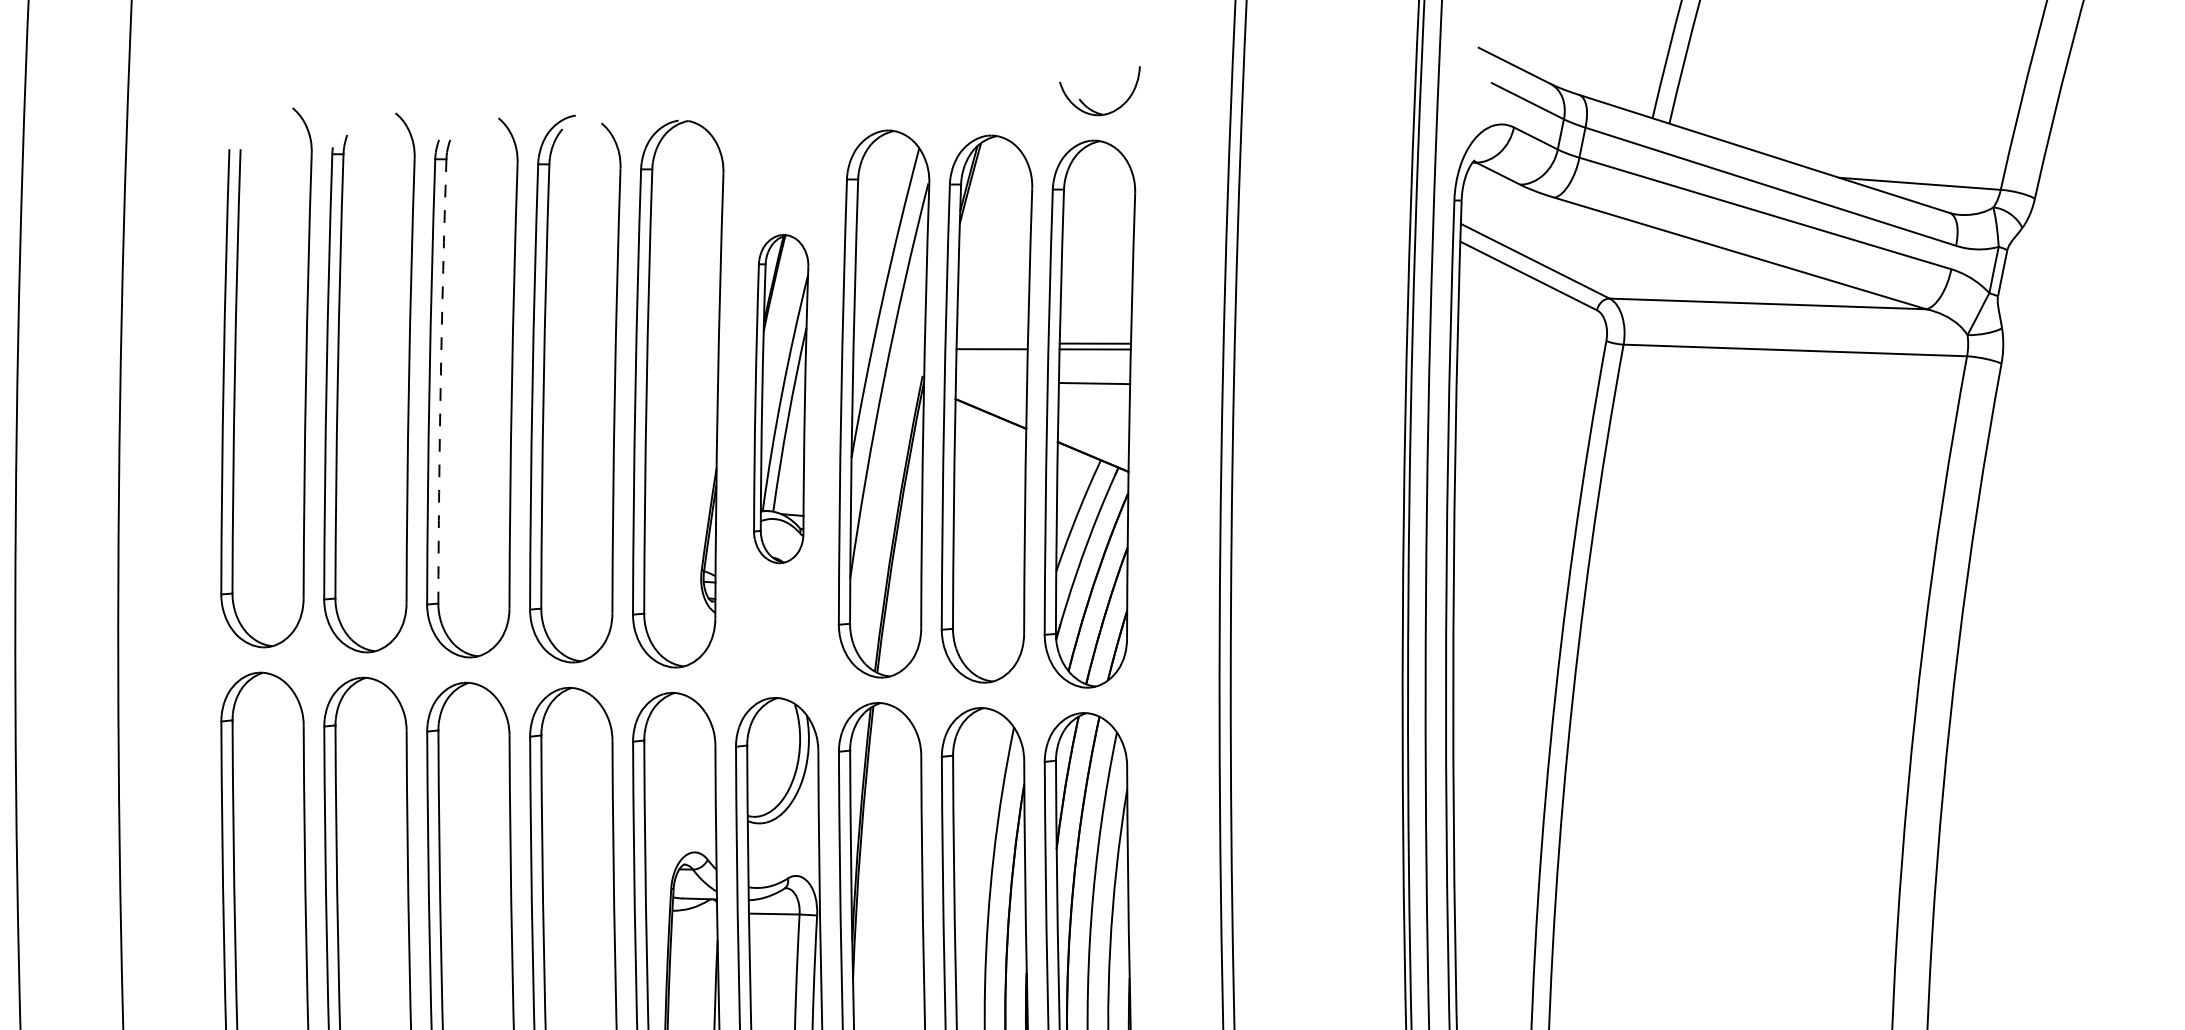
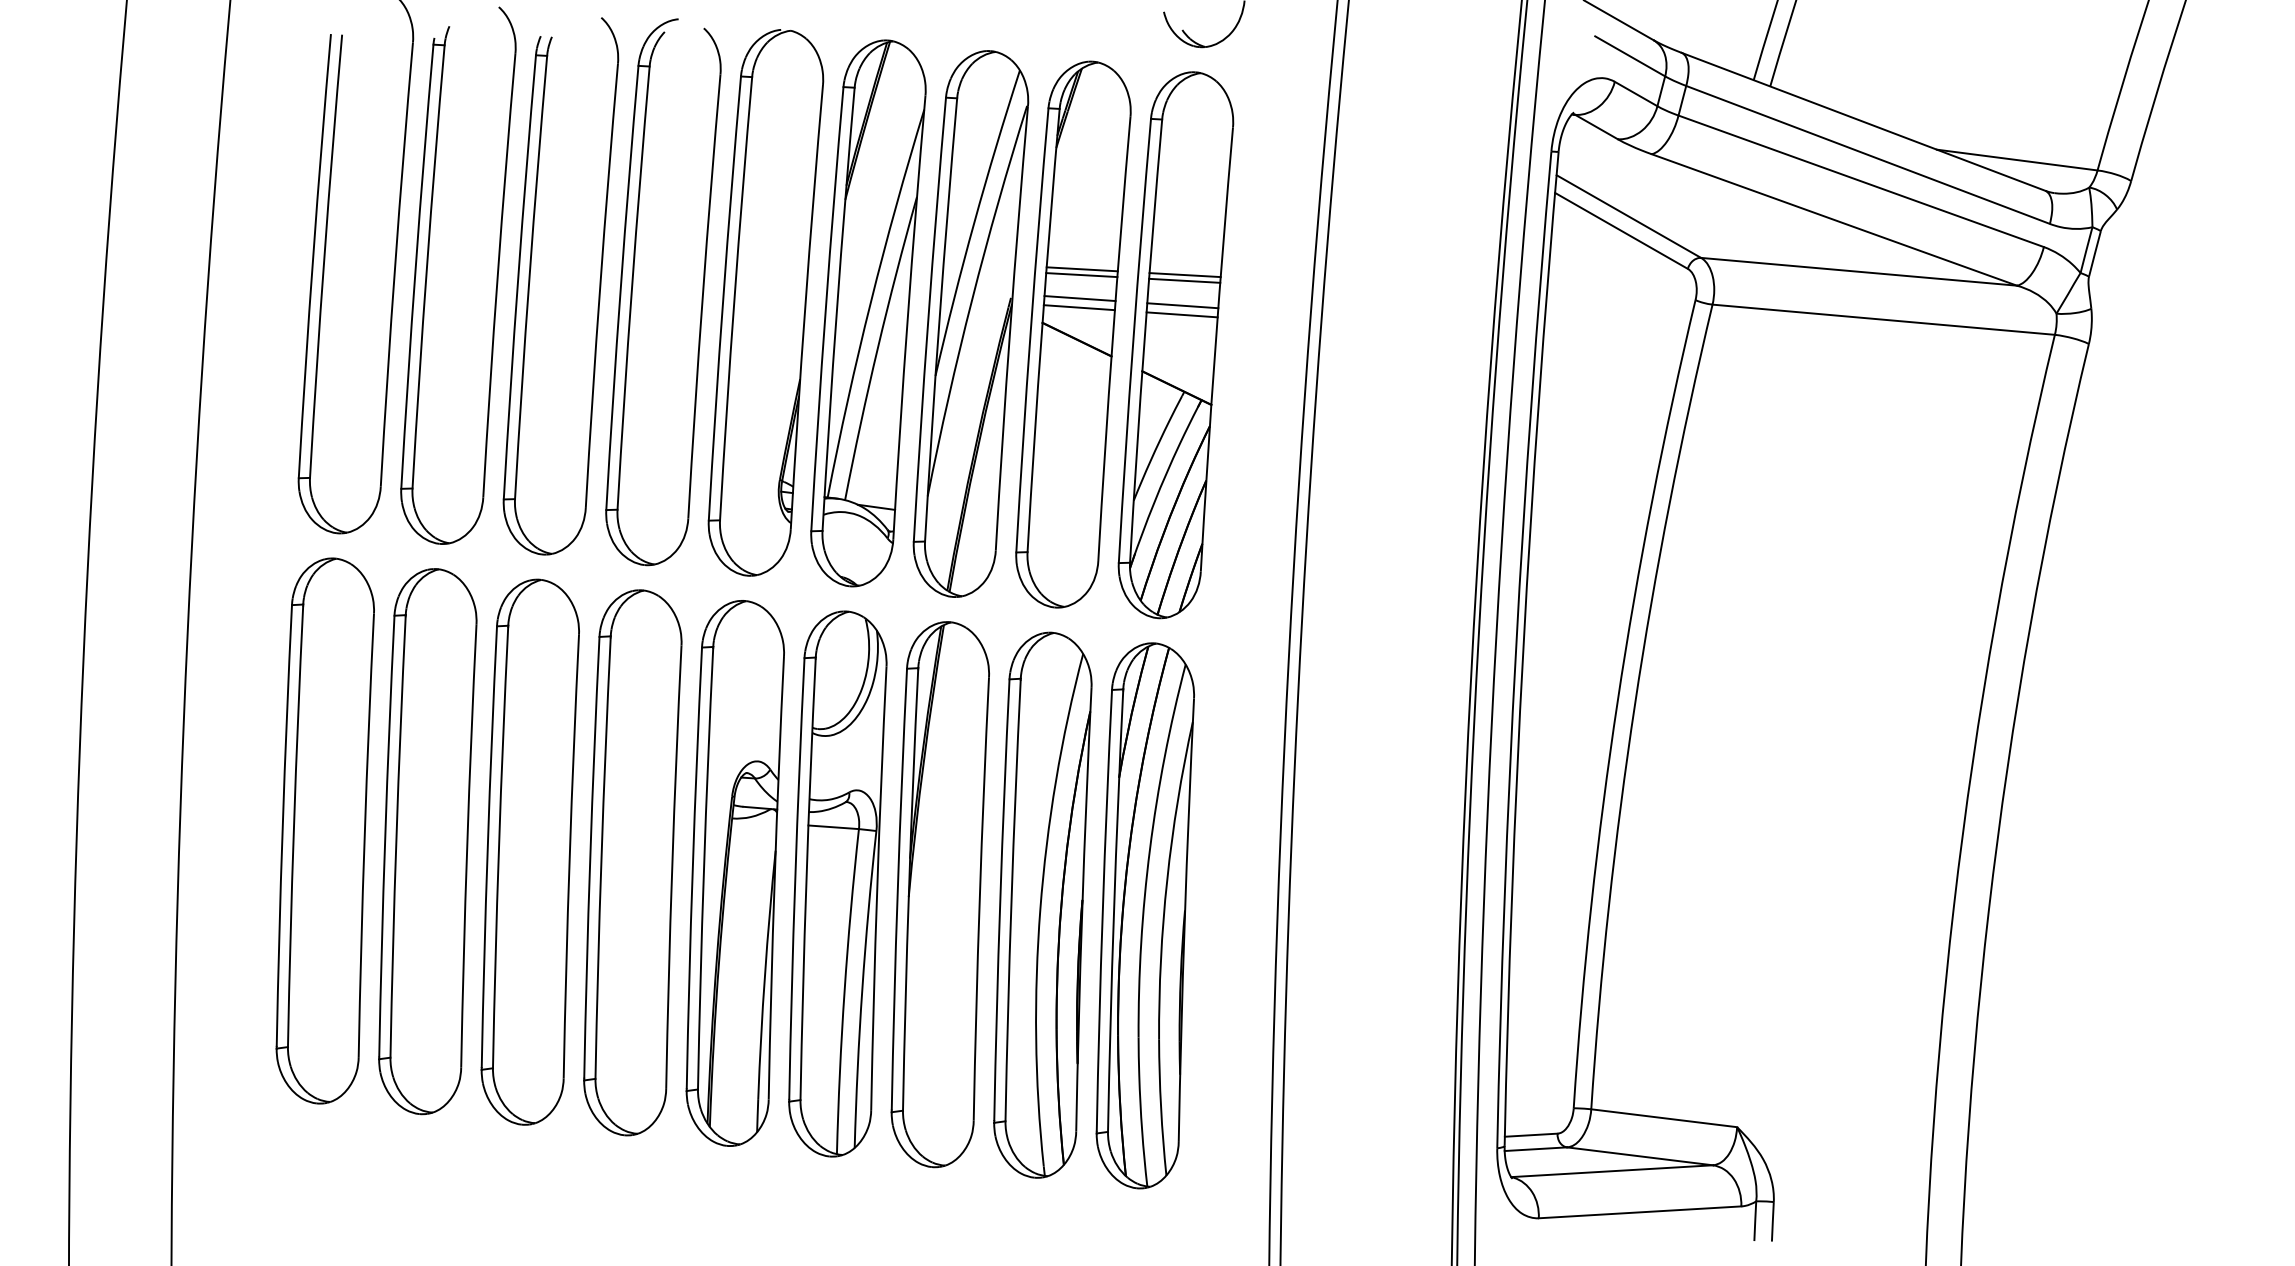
line: (991, 343) -> (1081, 269), added
line: (991, 372) -> (1079, 298), added
line: (1094, 374) -> (1182, 305), added
arc: (440, 381) -> (529, 277), dashed -> solid
line: (990, 381) -> (1078, 307), added
part: (781, 399) -> (868, 313), size x1.67

